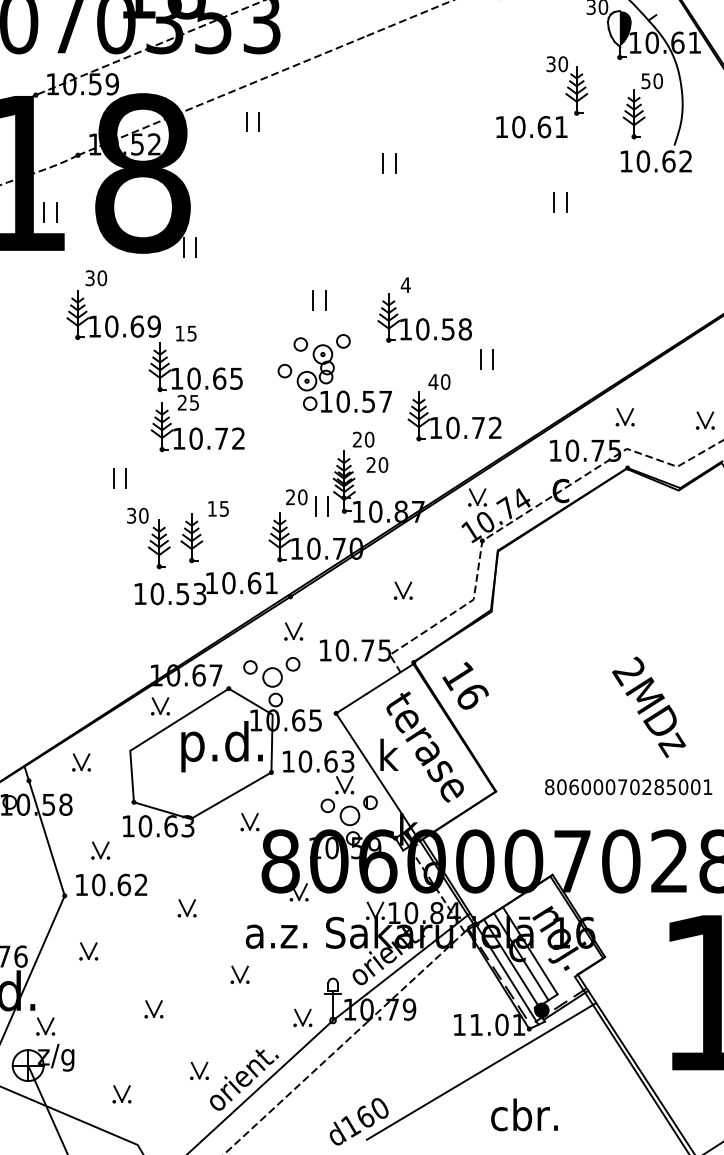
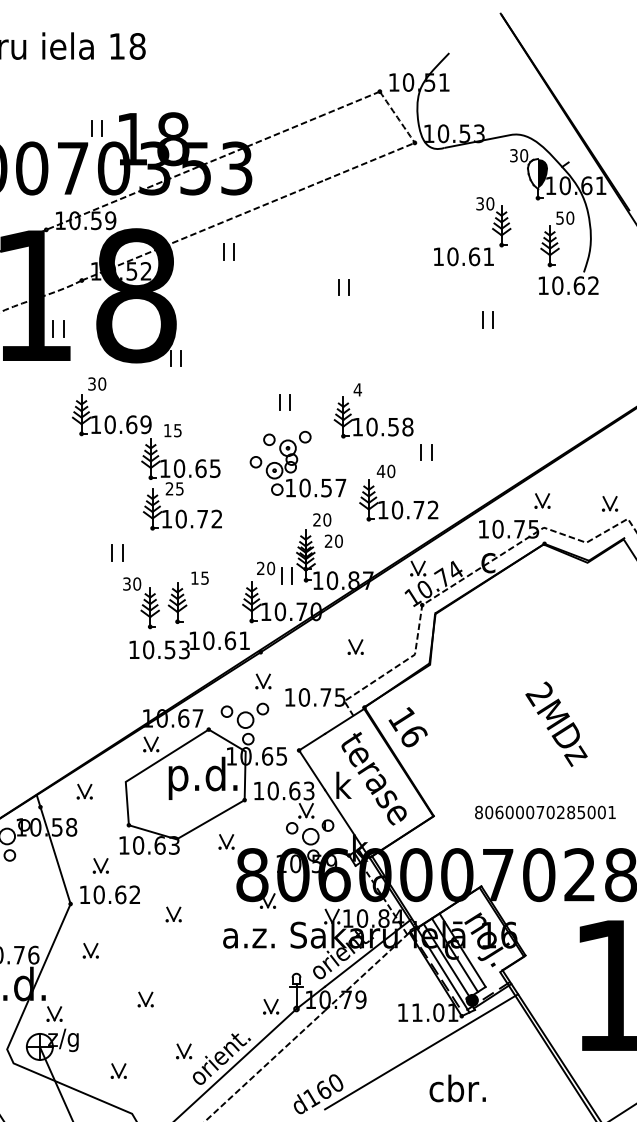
text: (648, 706) -> (556, 723), moved
part: (240, 974) -> (218, 970), removed

